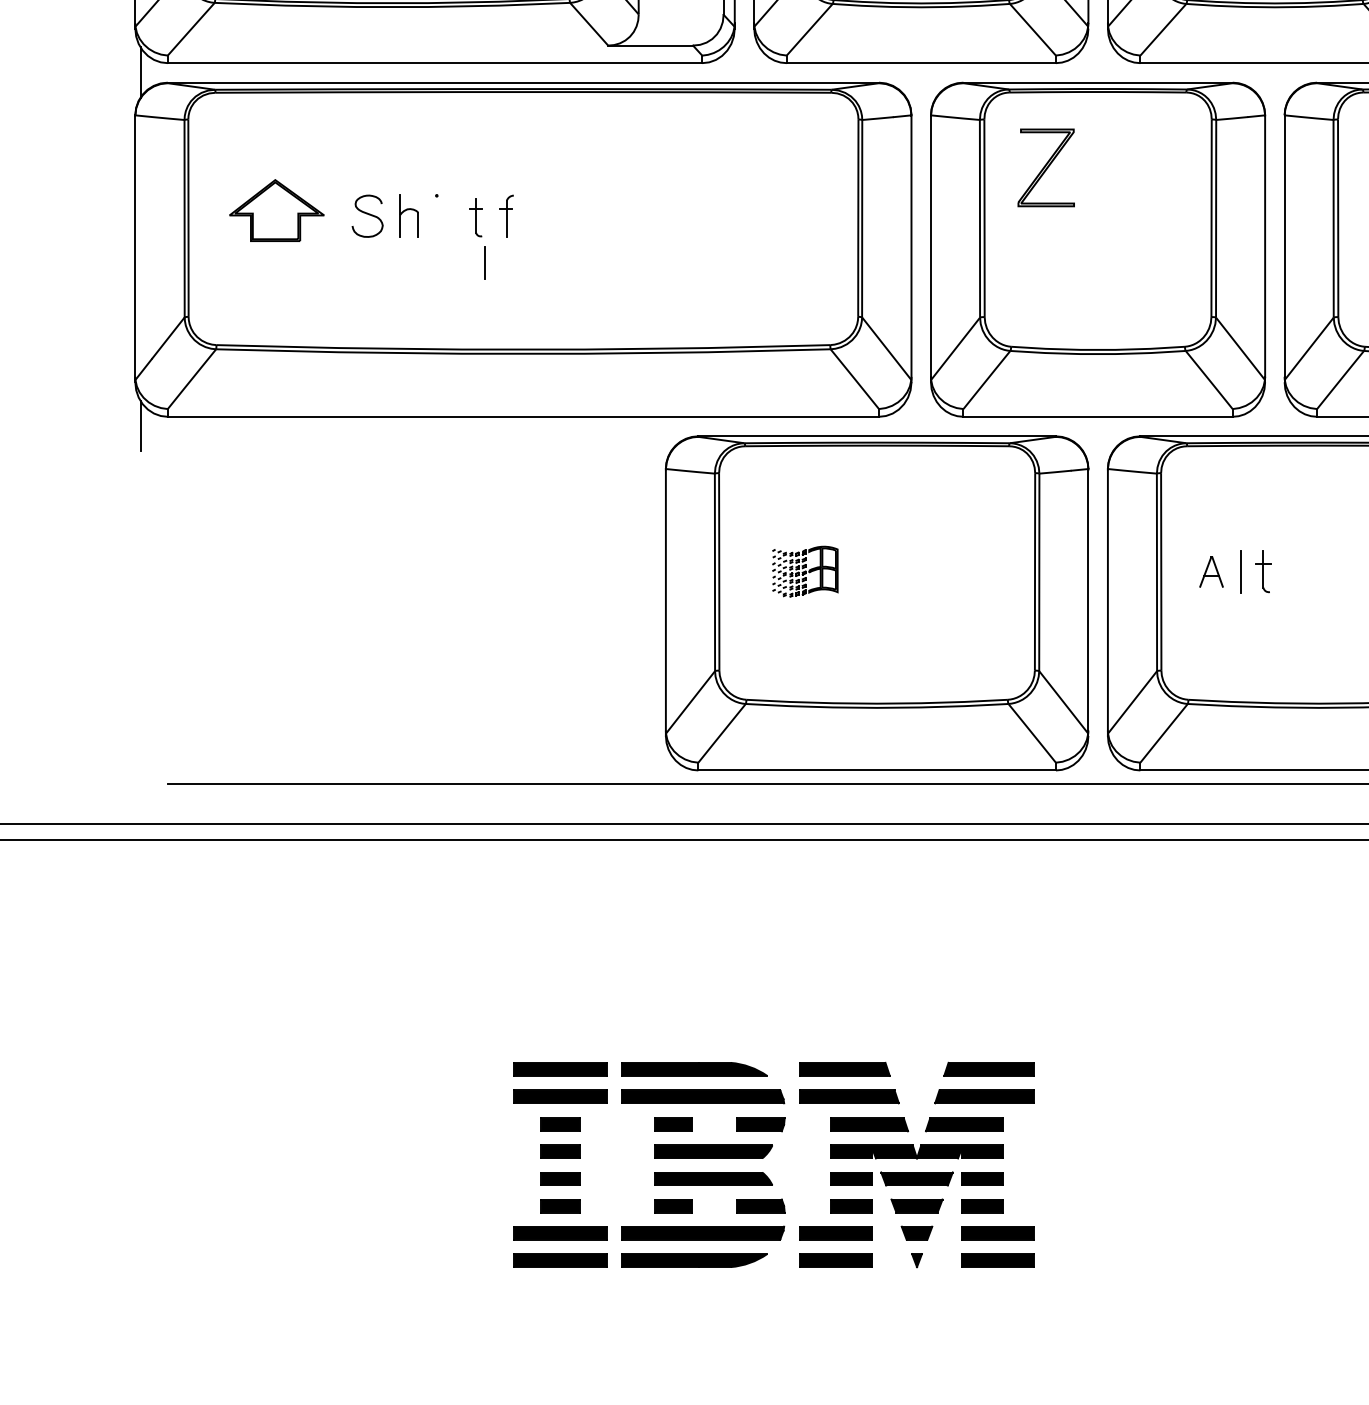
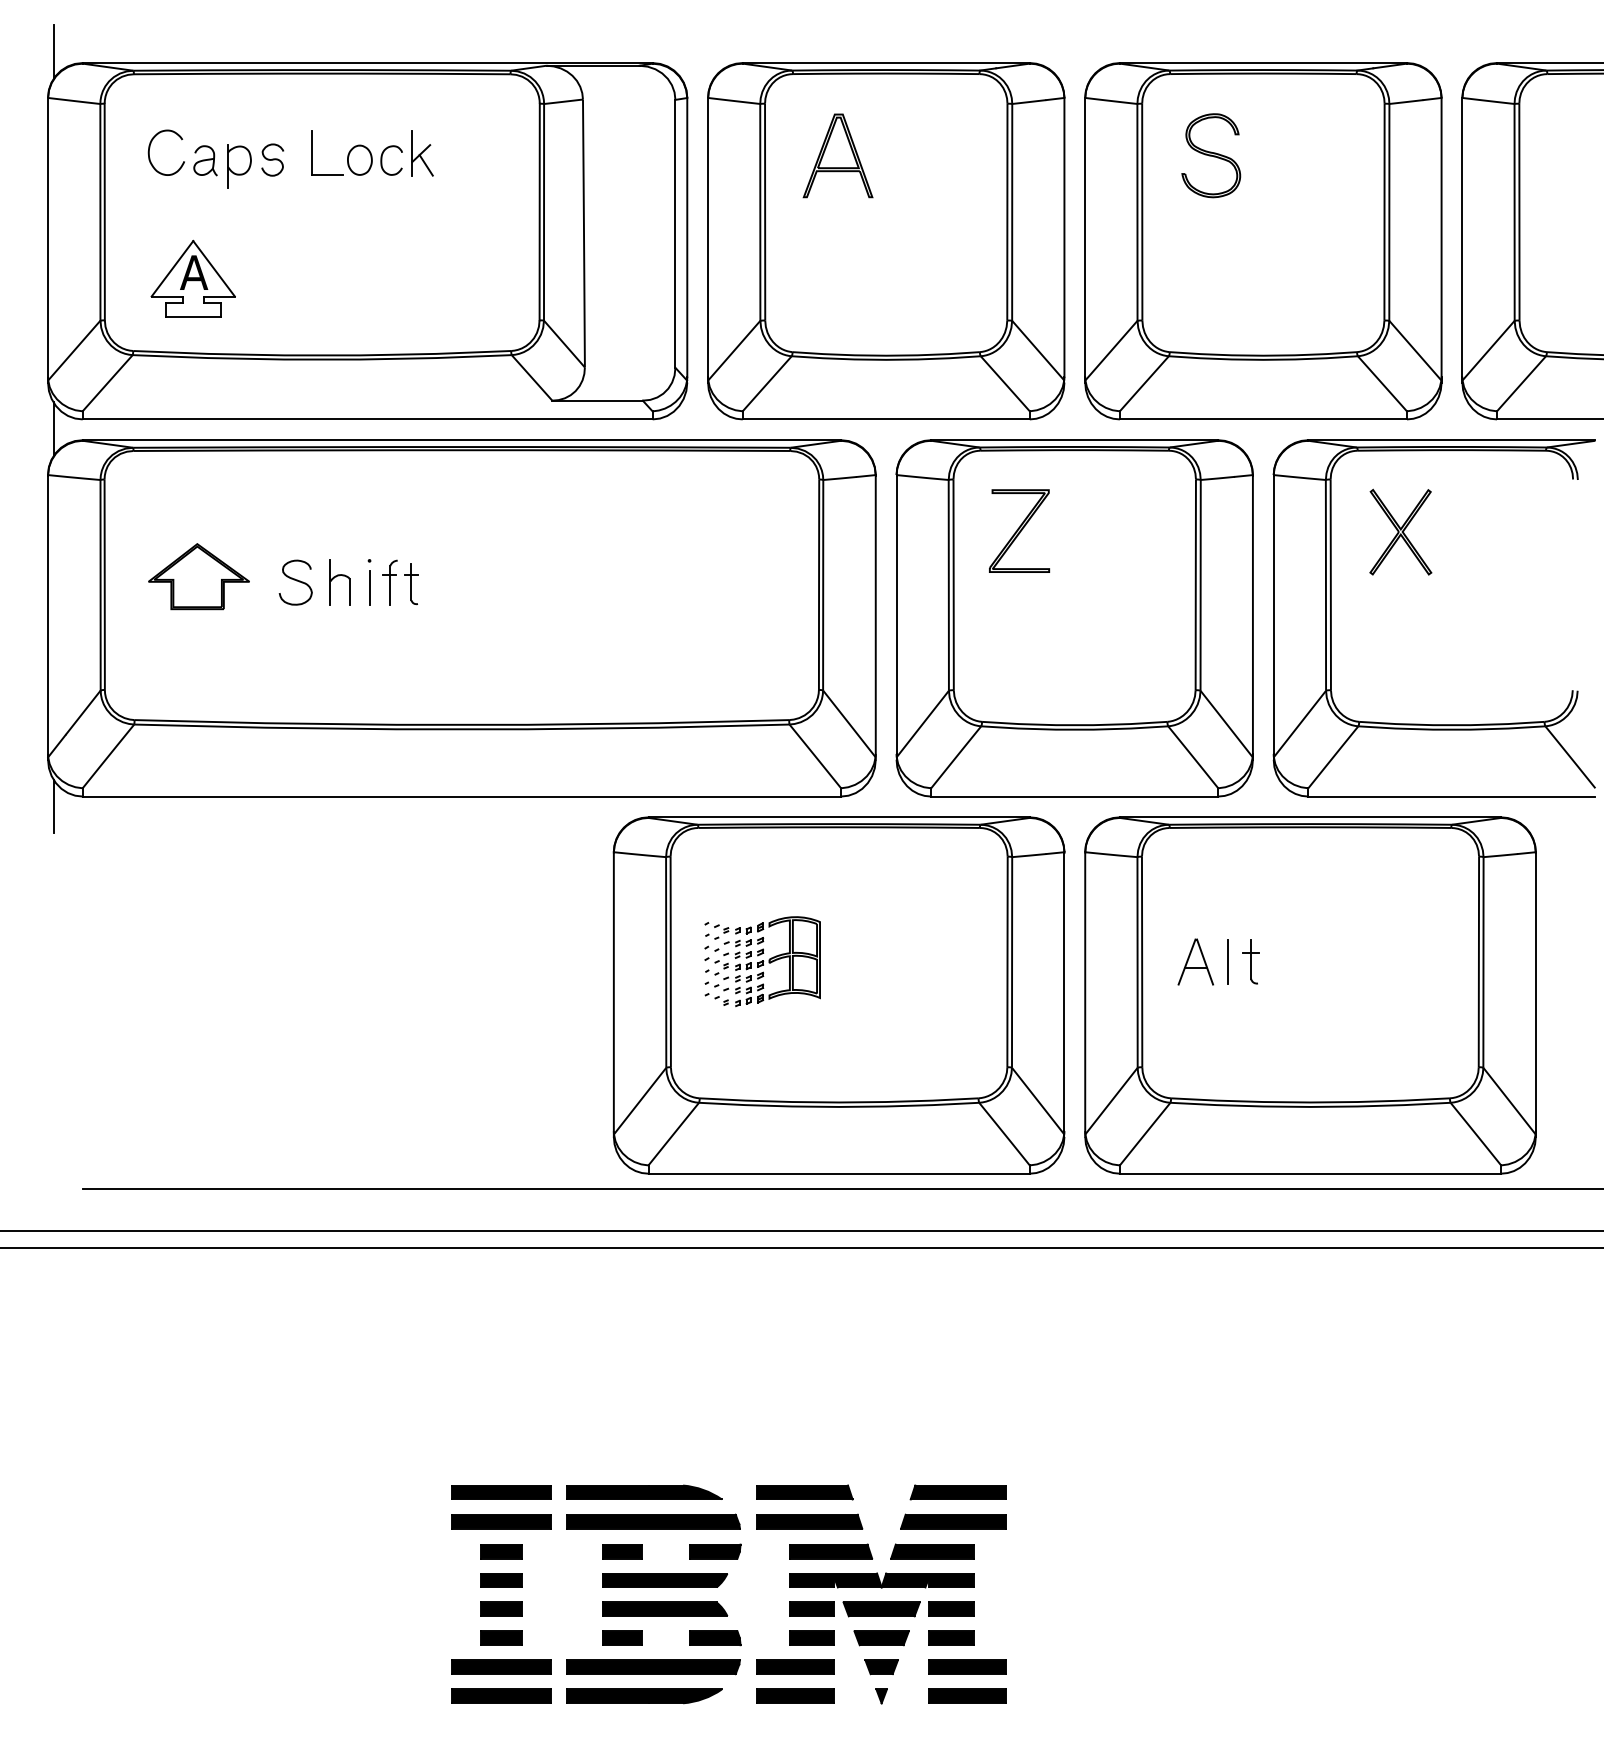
part: (506, 216) -> (389, 582), moved
line: (484, 262) -> (369, 587), moved
part: (805, 571) -> (762, 961), size x1.67
part: (1211, 571) -> (1195, 961), size x1.43

